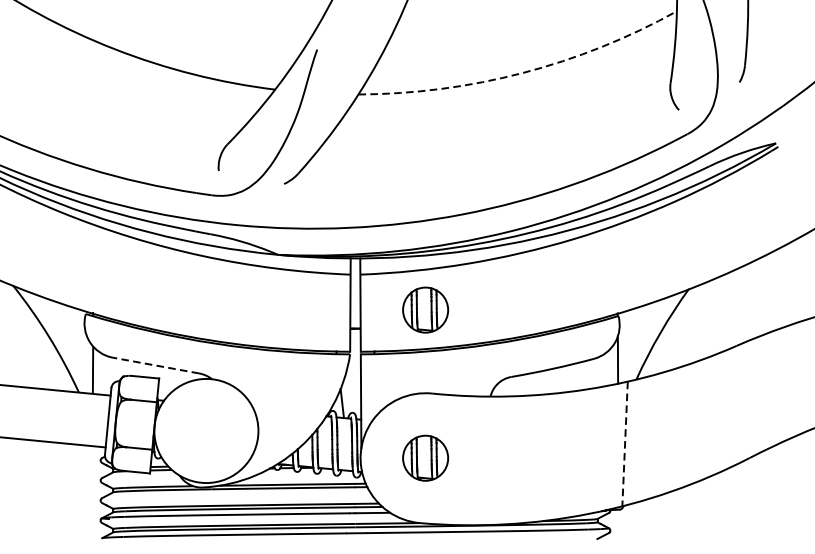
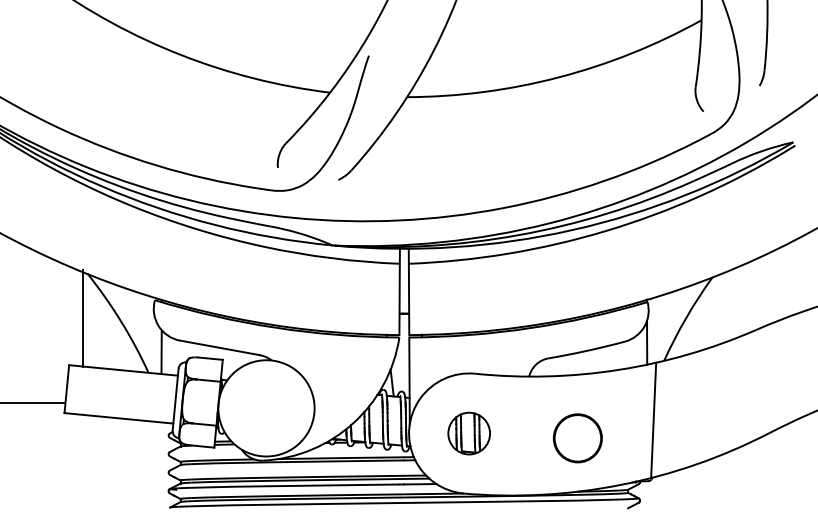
arc: (523, 73) -> (559, 77), dashed -> solid
part: (424, 310) -> (468, 296), removed
line: (8, 333) -> (83, 318), added
line: (155, 365) -> (219, 347), dashed -> solid
line: (624, 444) -> (653, 420), dashed -> solid
circle: (542, 463) -> (577, 438), added

